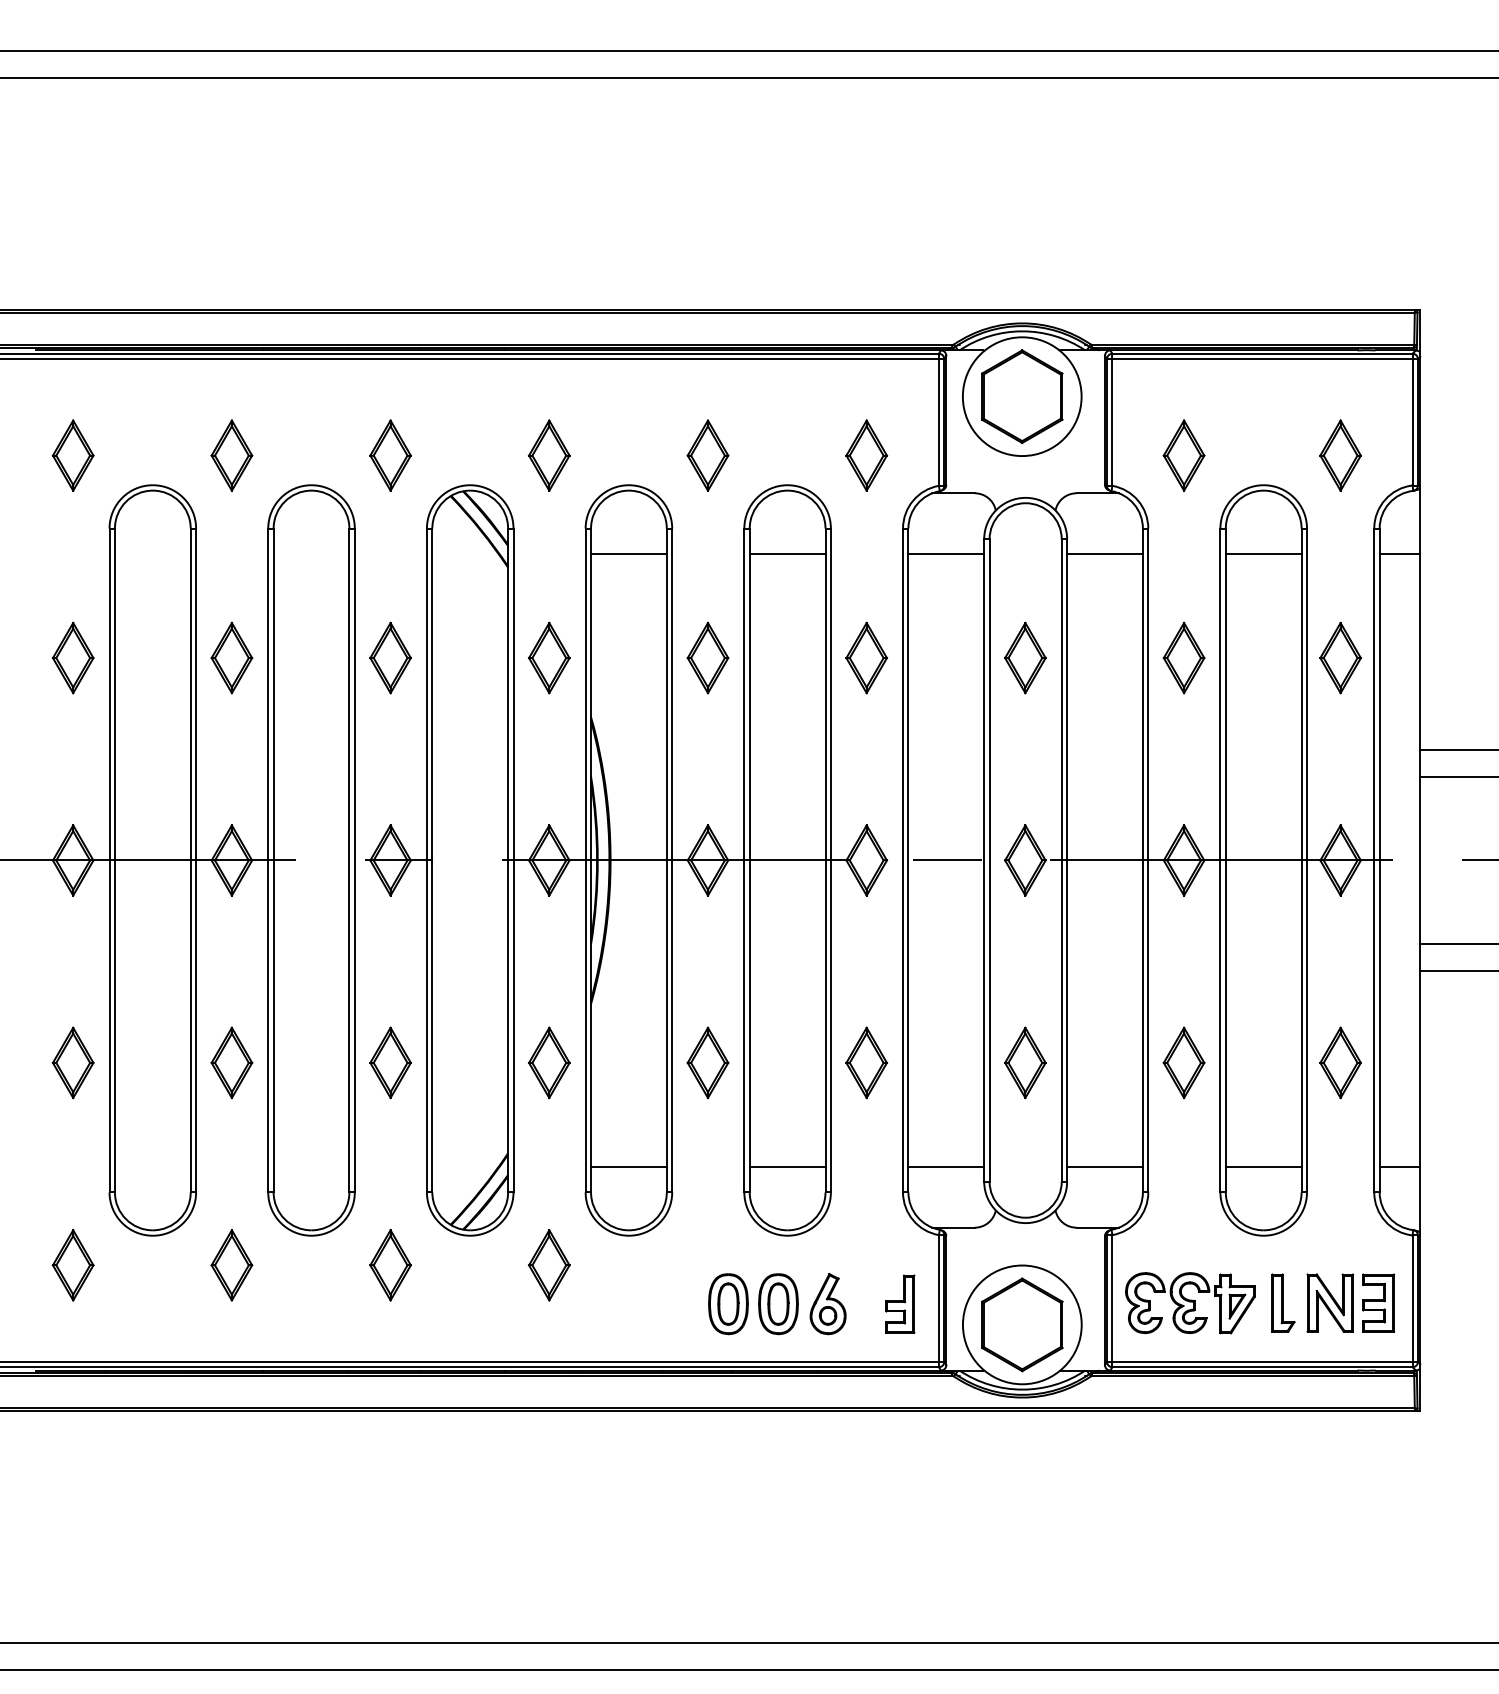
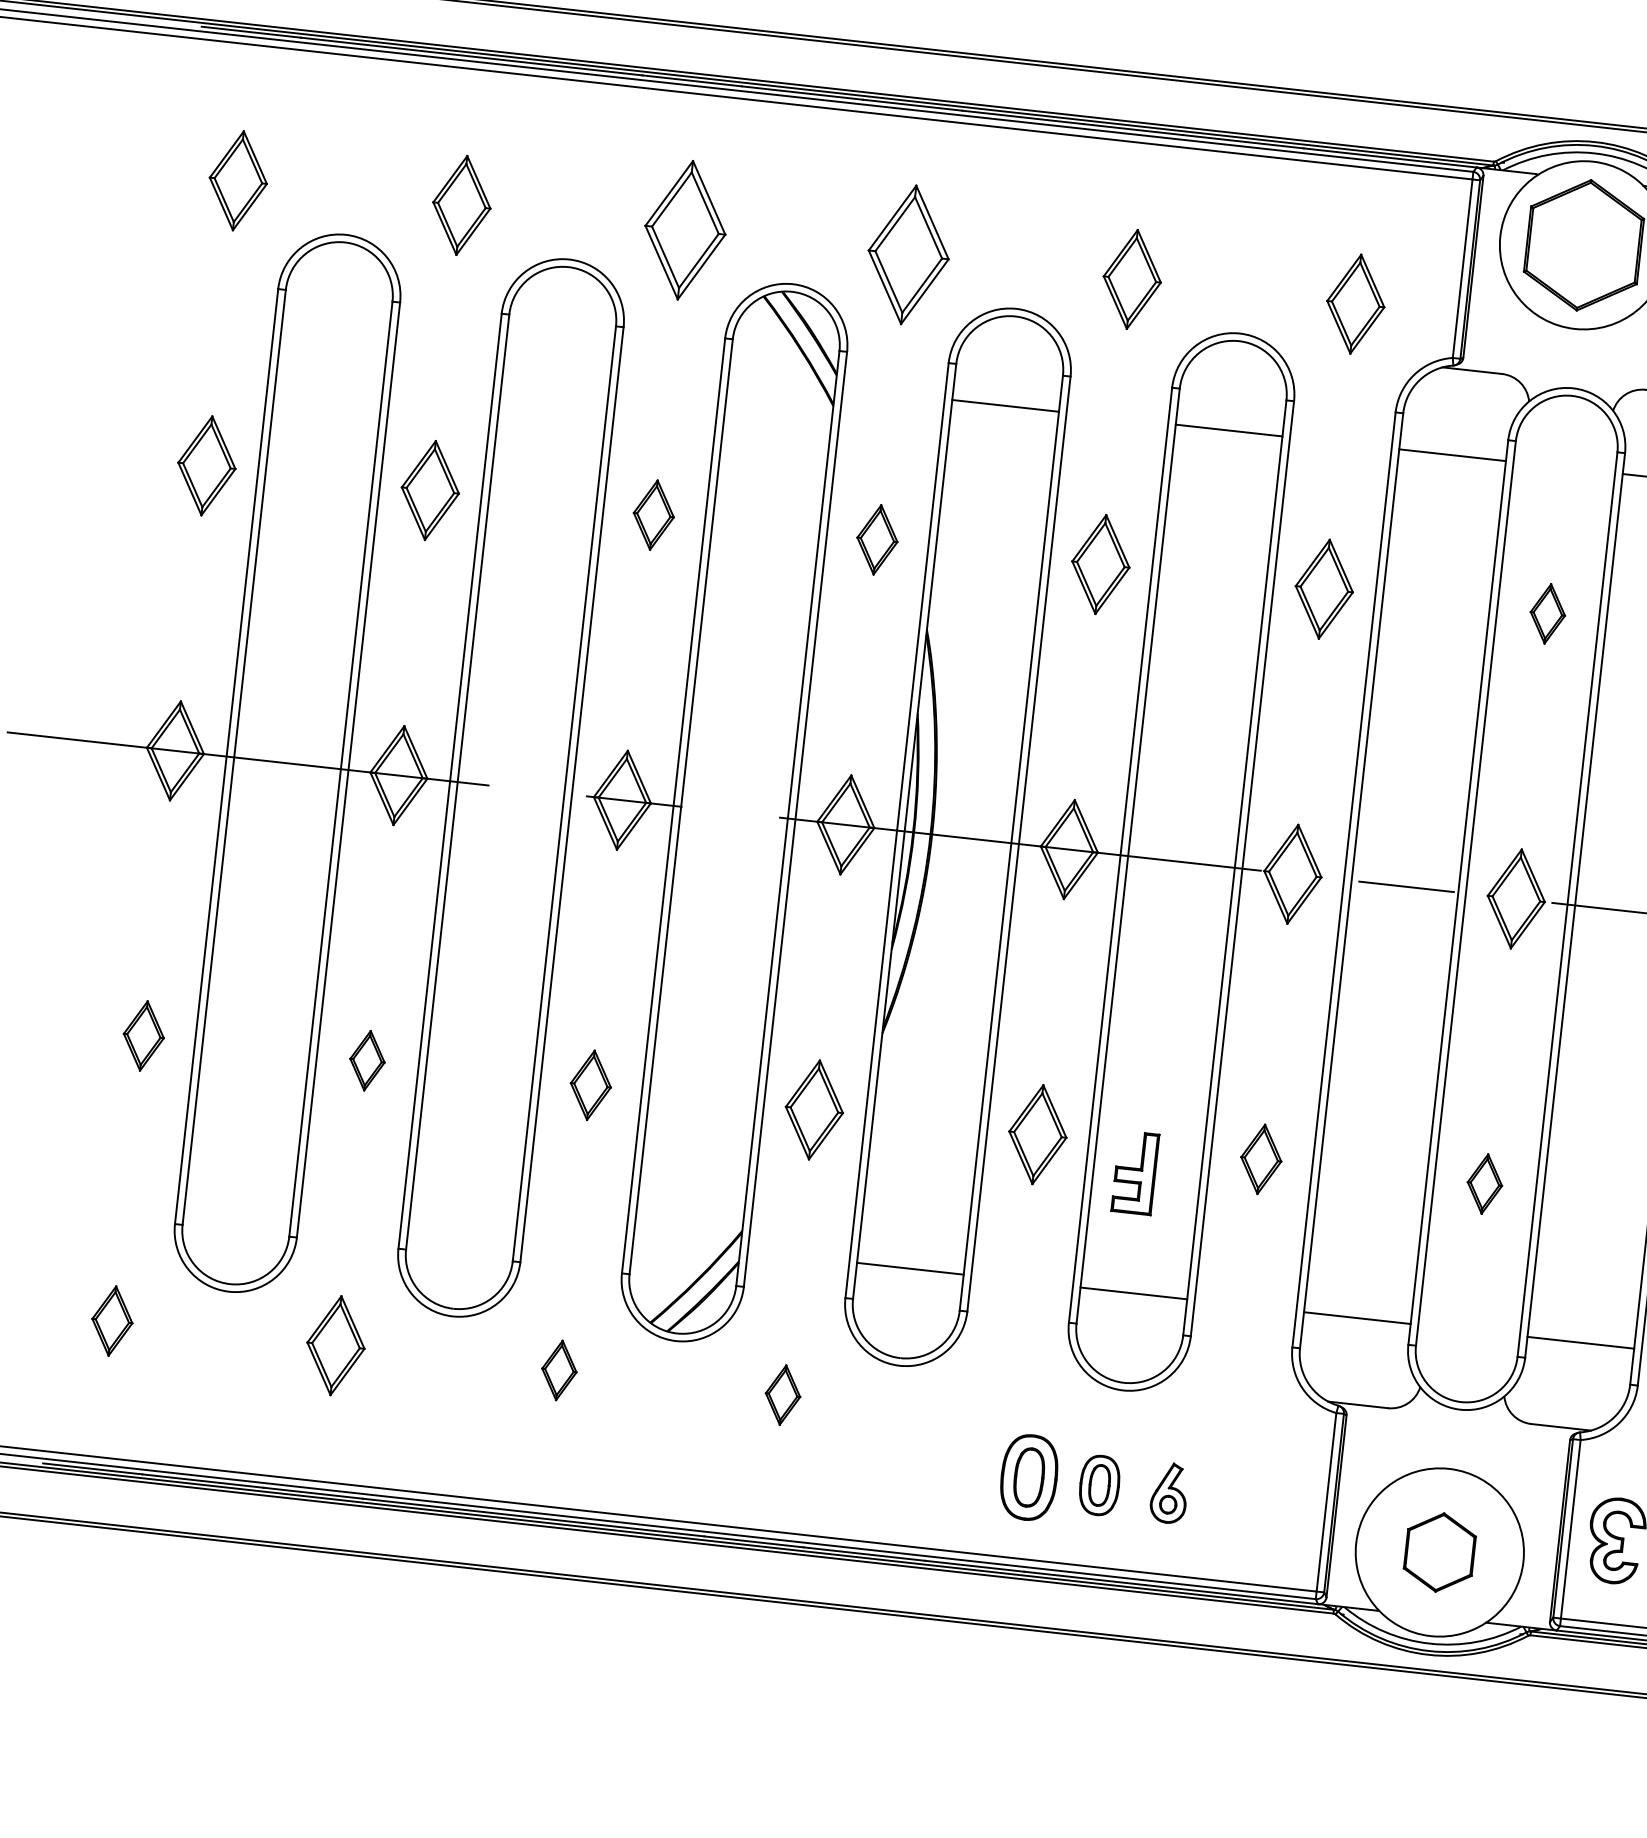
part: (390, 455) -> (685, 229), size x1.4
part: (549, 455) -> (909, 254), size x1.4
part: (390, 657) -> (653, 514), size x0.7
part: (549, 657) -> (877, 539), size x0.7
part: (1025, 657) -> (1548, 613), size x0.6
part: (72, 1062) -> (143, 1035), size x0.7
part: (231, 1062) -> (366, 1060), size x0.6
part: (390, 1062) -> (590, 1084), size x0.7
part: (866, 1062) -> (1261, 1158), size x0.7
part: (1025, 1062) -> (1485, 1183), size x0.6
part: (72, 1265) -> (111, 1321), size x0.7
part: (390, 1265) -> (559, 1370), size x0.6
part: (549, 1265) -> (783, 1395), size x0.6
part: (900, 1303) -> (1135, 1171), moved
part: (778, 1304) -> (1099, 1485), size x0.7
part: (827, 1304) -> (1168, 1493), size x0.7
part: (1022, 1324) -> (1440, 1551), size x0.6

